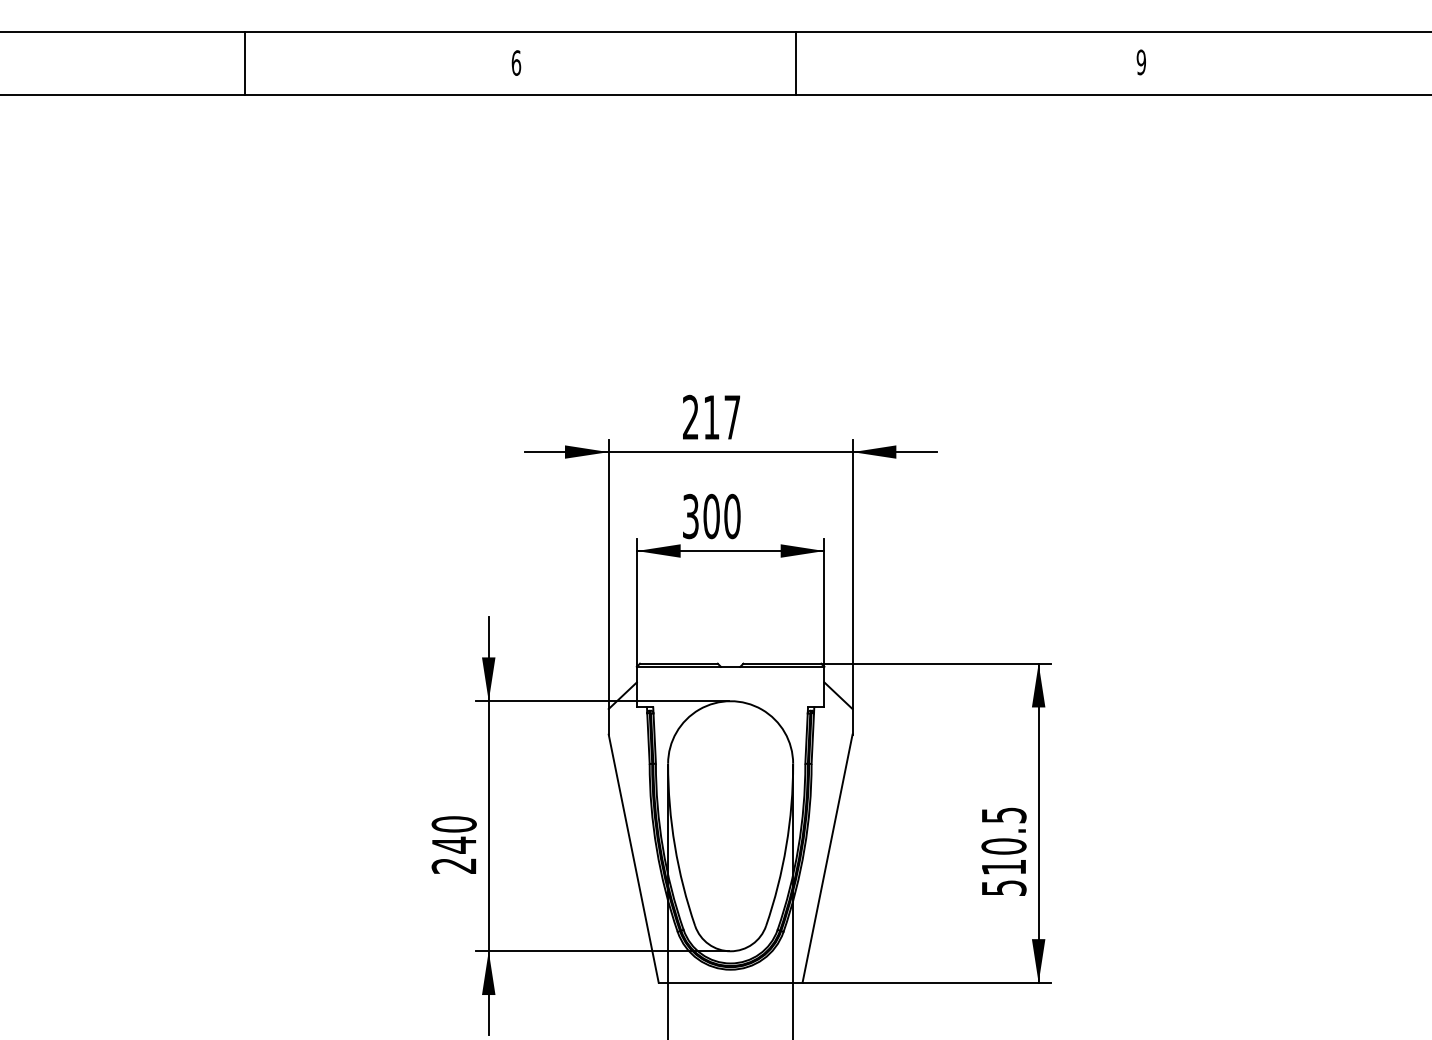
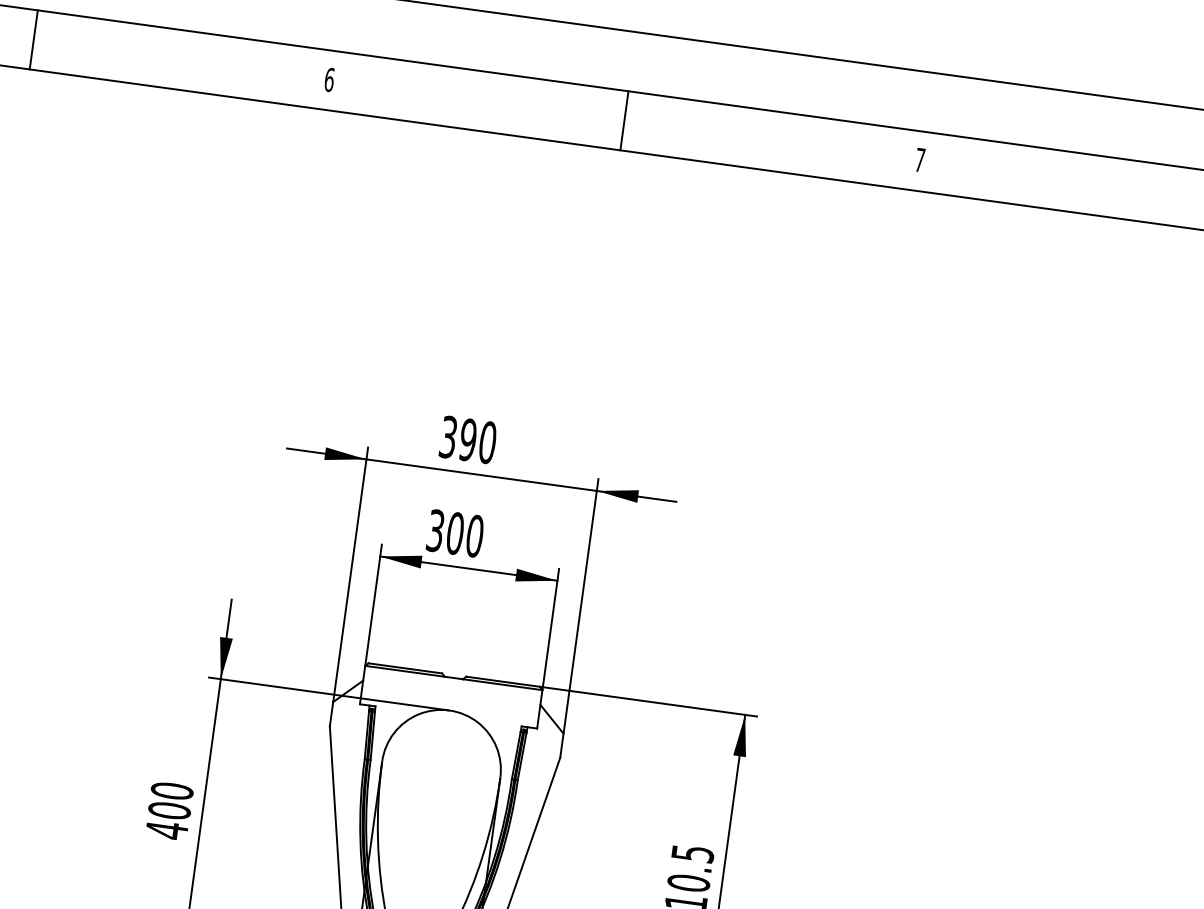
text: (1140, 62) -> (919, 160), 9 -> 7
line: (245, 63) -> (33, 39), moved
line: (795, 63) -> (624, 120), moved
text: (711, 417) -> (468, 439), 217 -> 390
text: (453, 855) -> (167, 820), 240 -> 400

